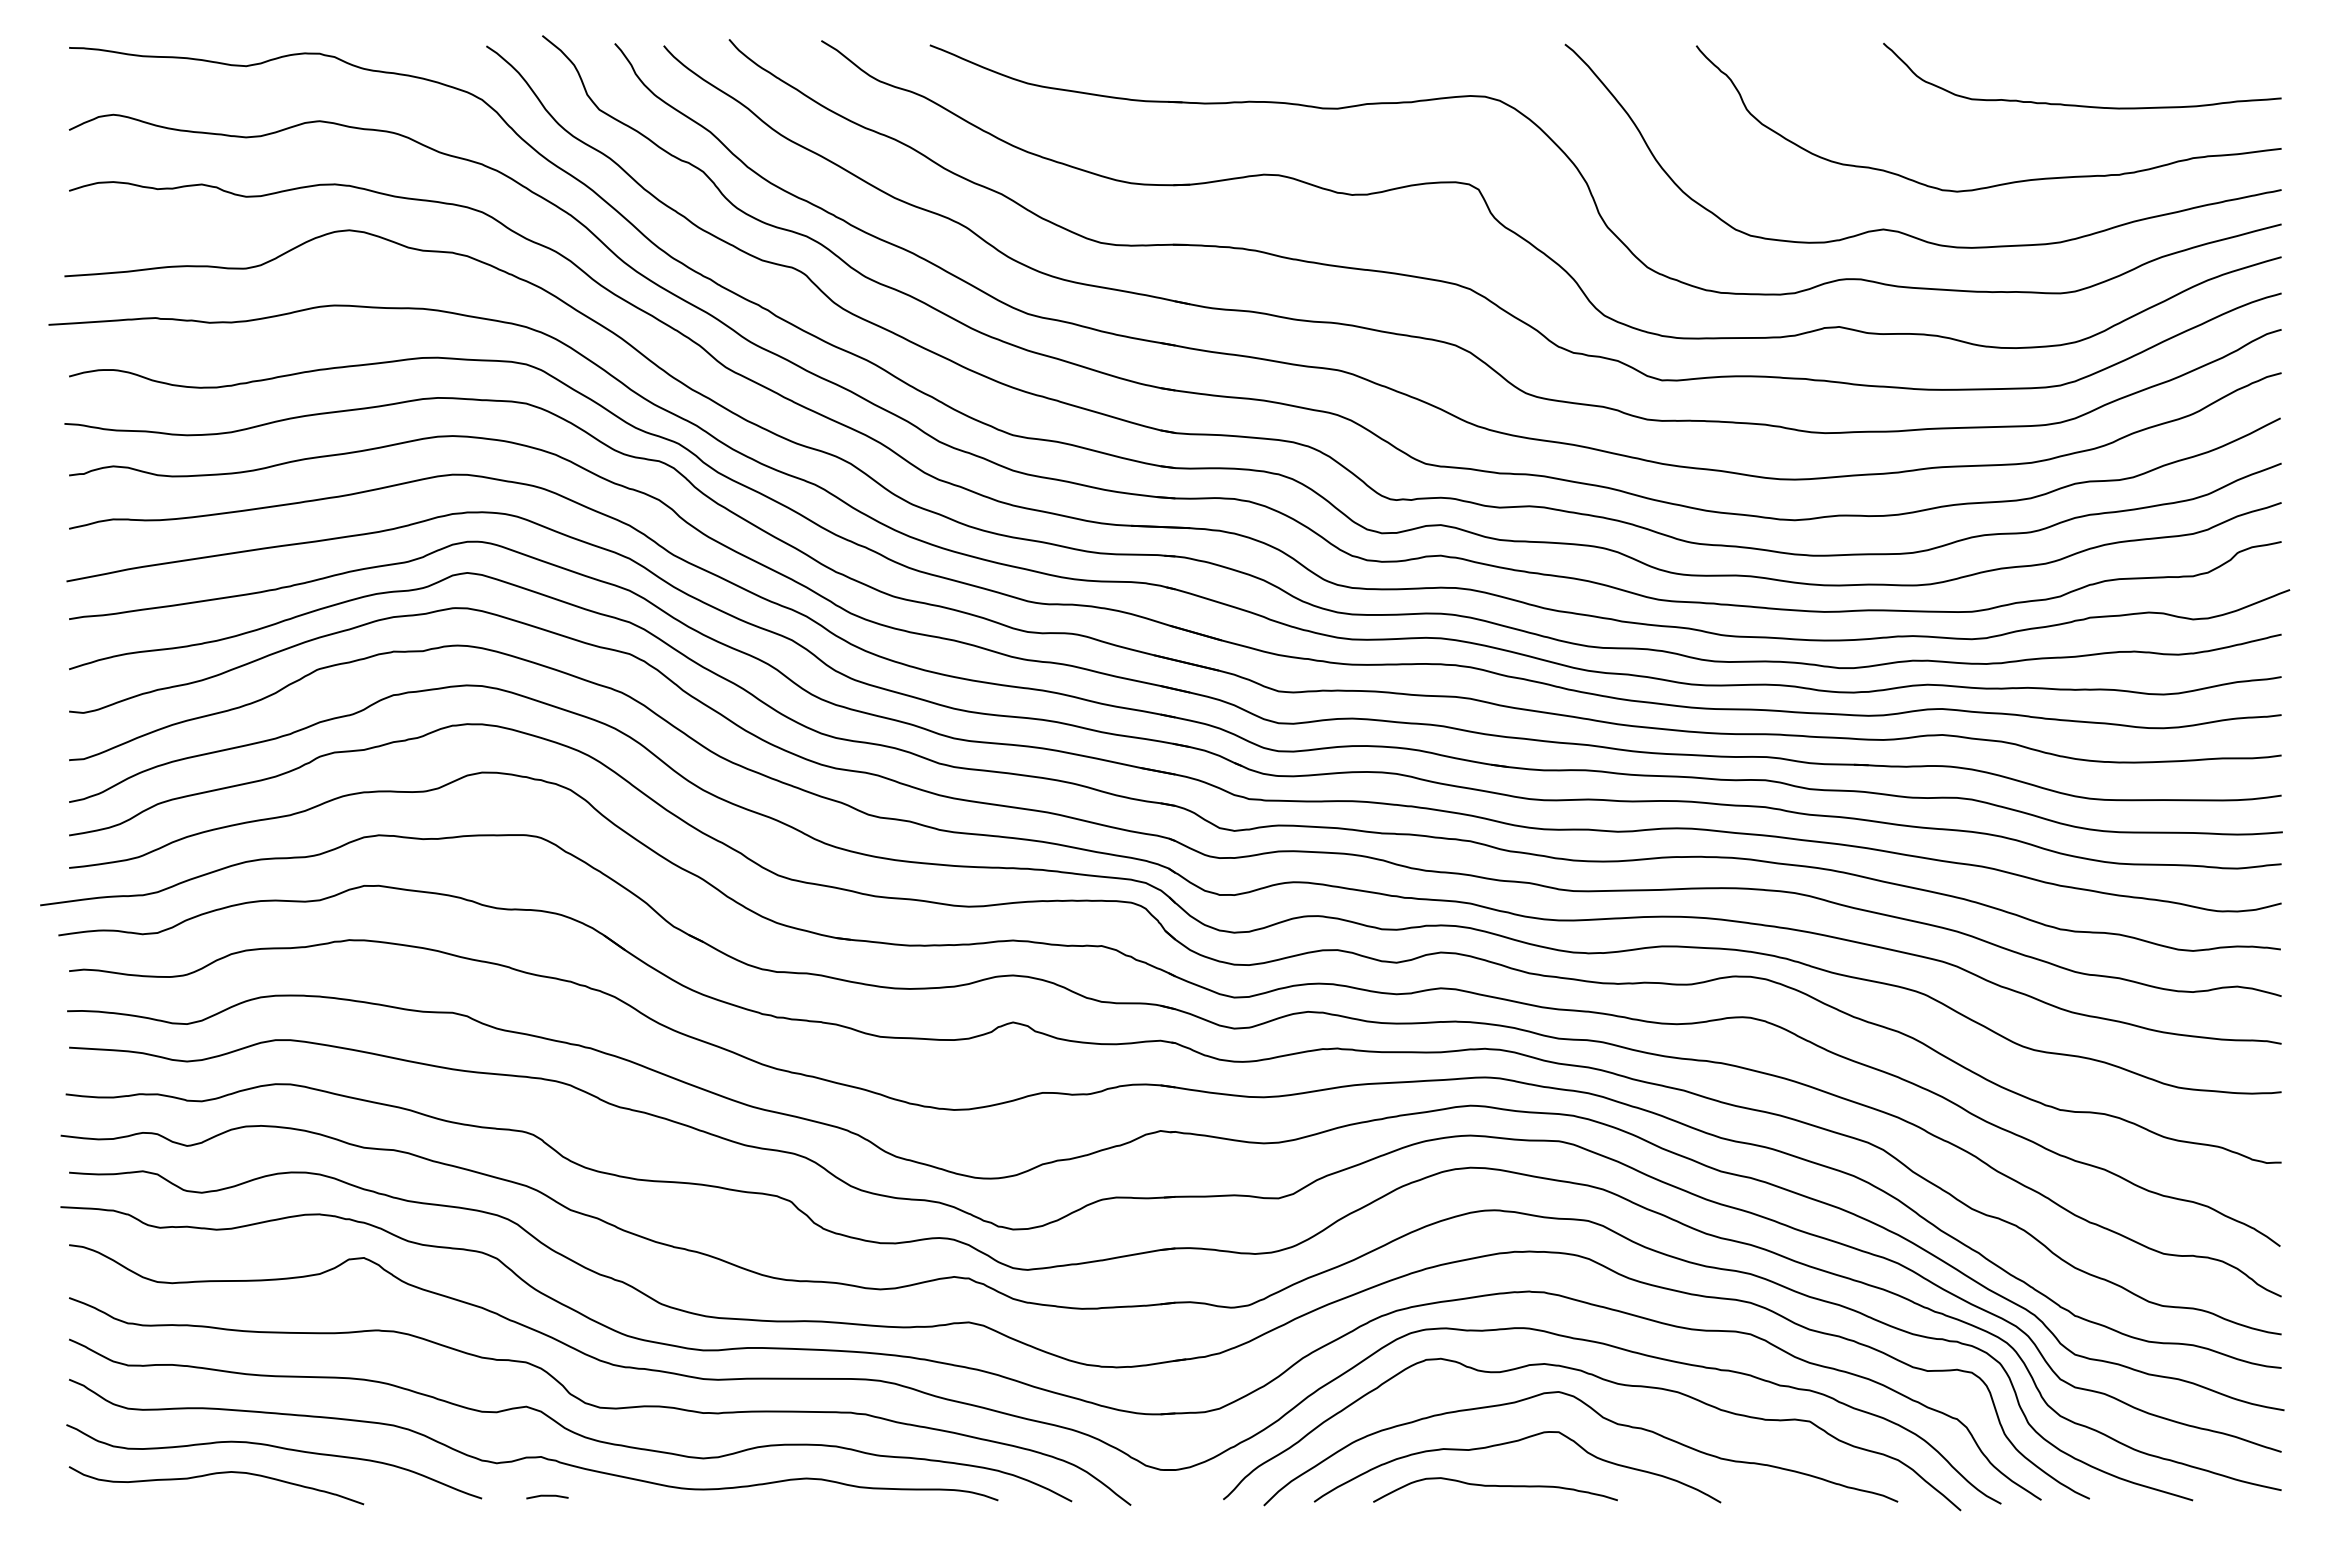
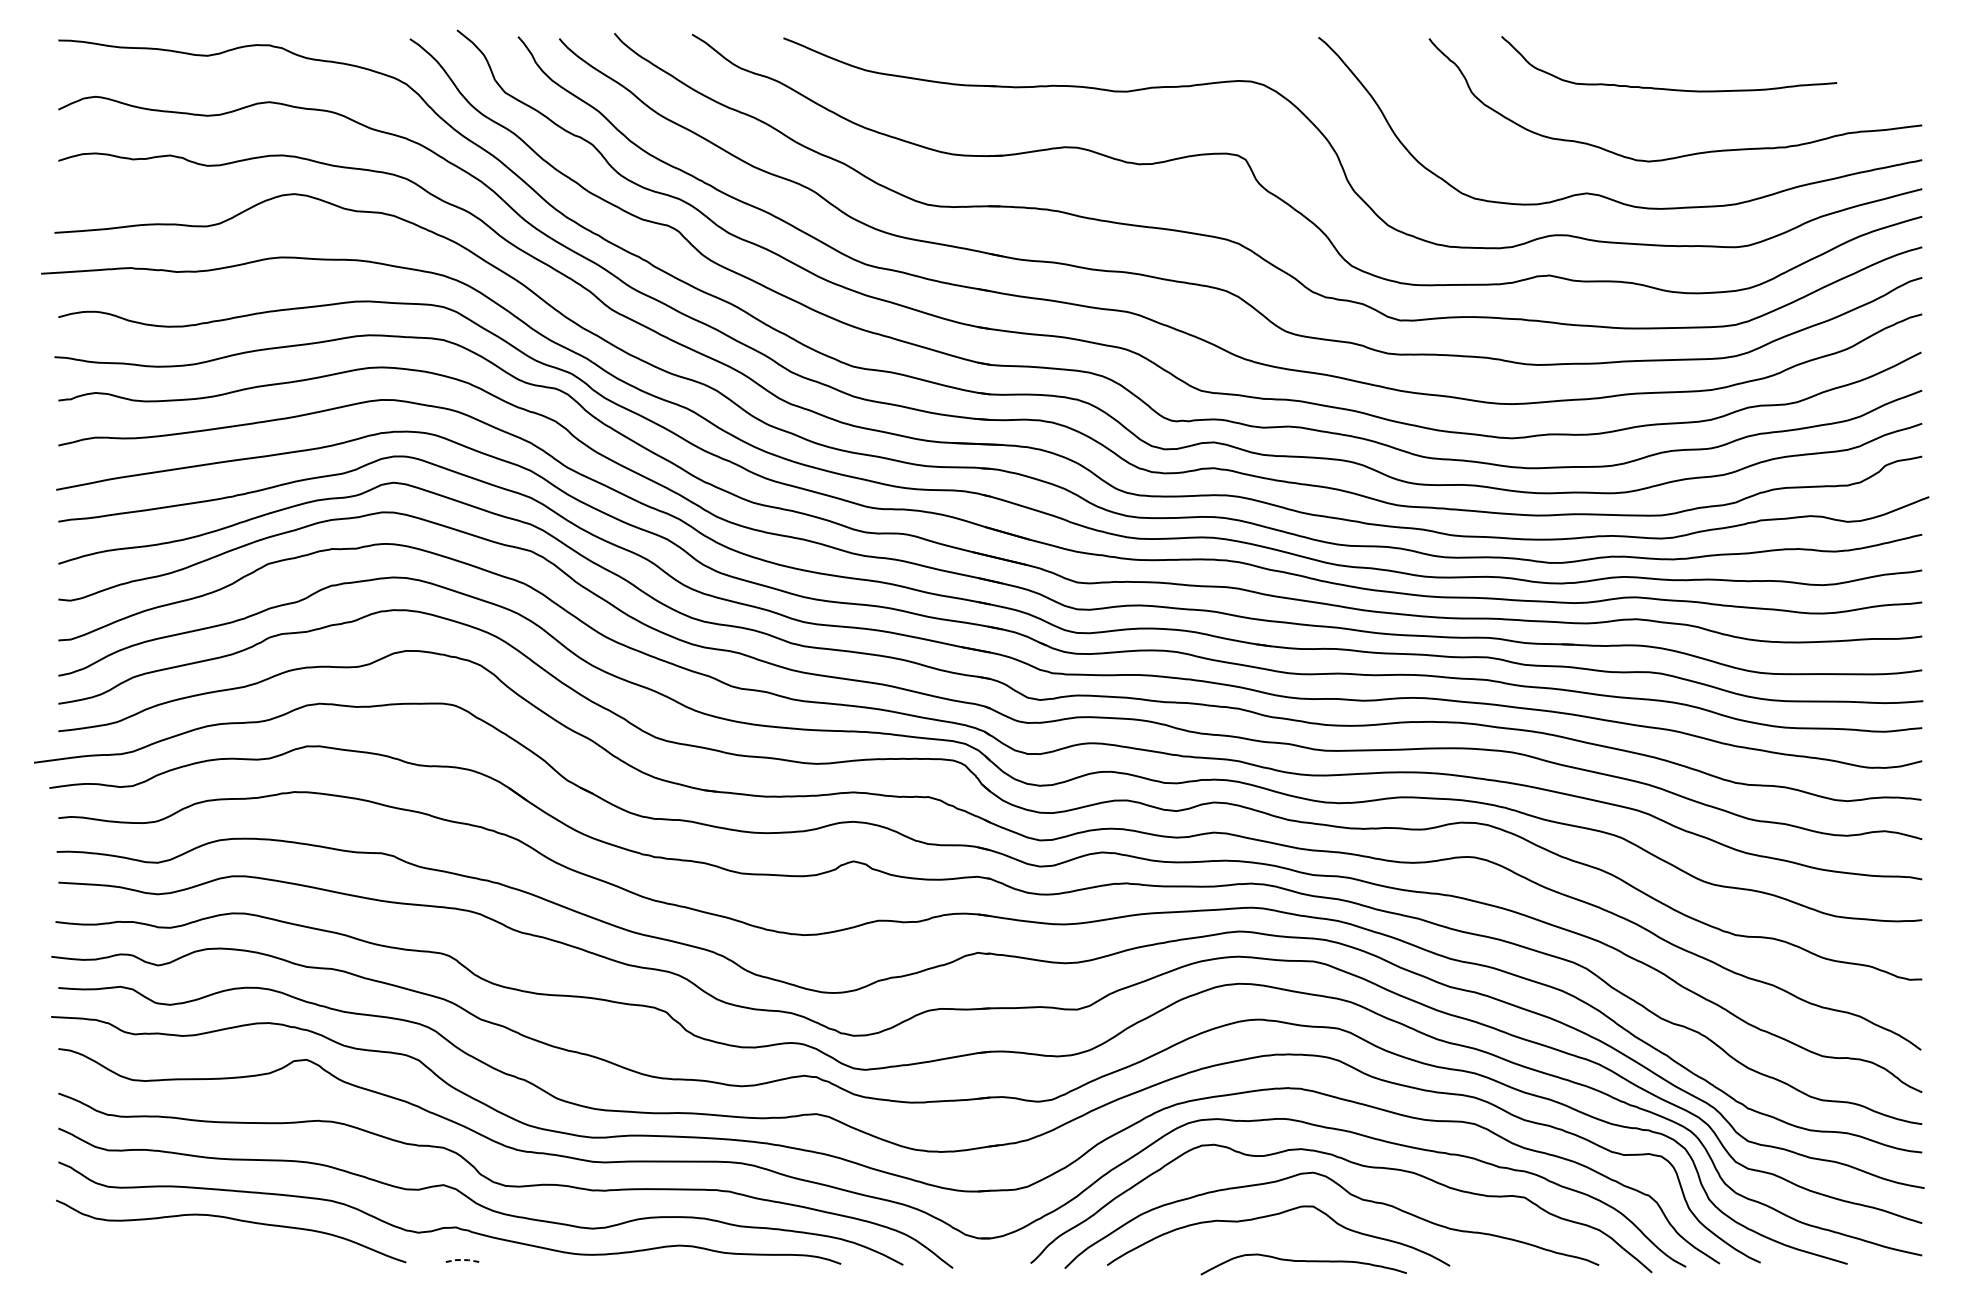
curve: (2076, 104) -> (1664, 88), moved
curve: (216, 1474) -> (182, 1242), removed
curve: (1495, 1486) -> (1303, 1261), moved
line: (547, 1495) -> (461, 1259), solid -> dashed

